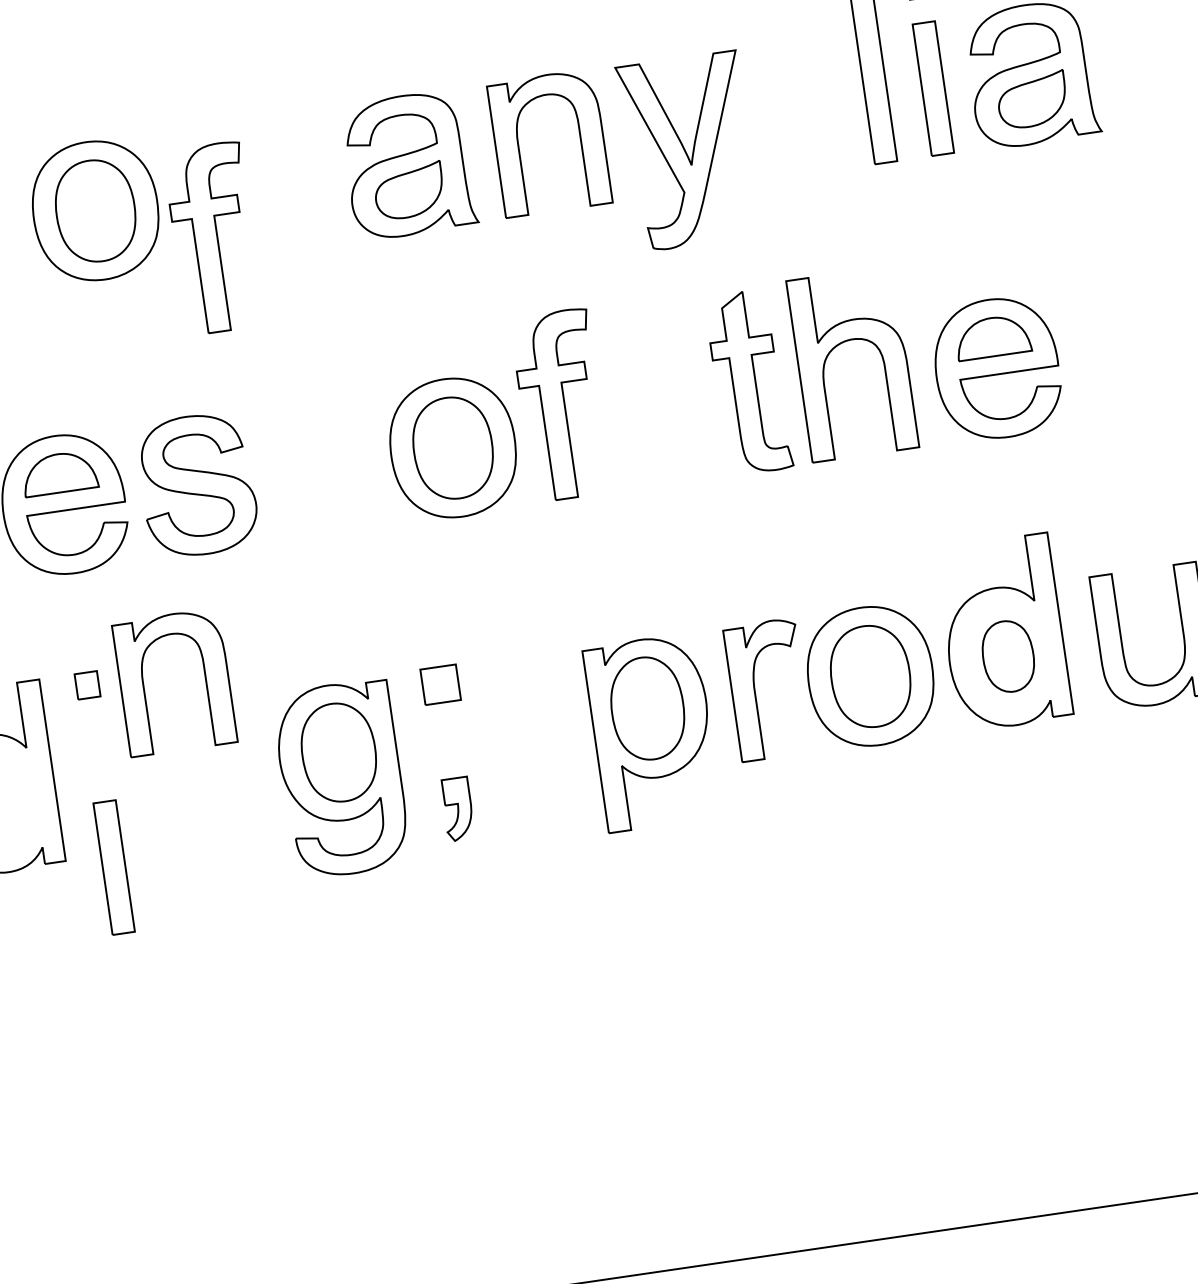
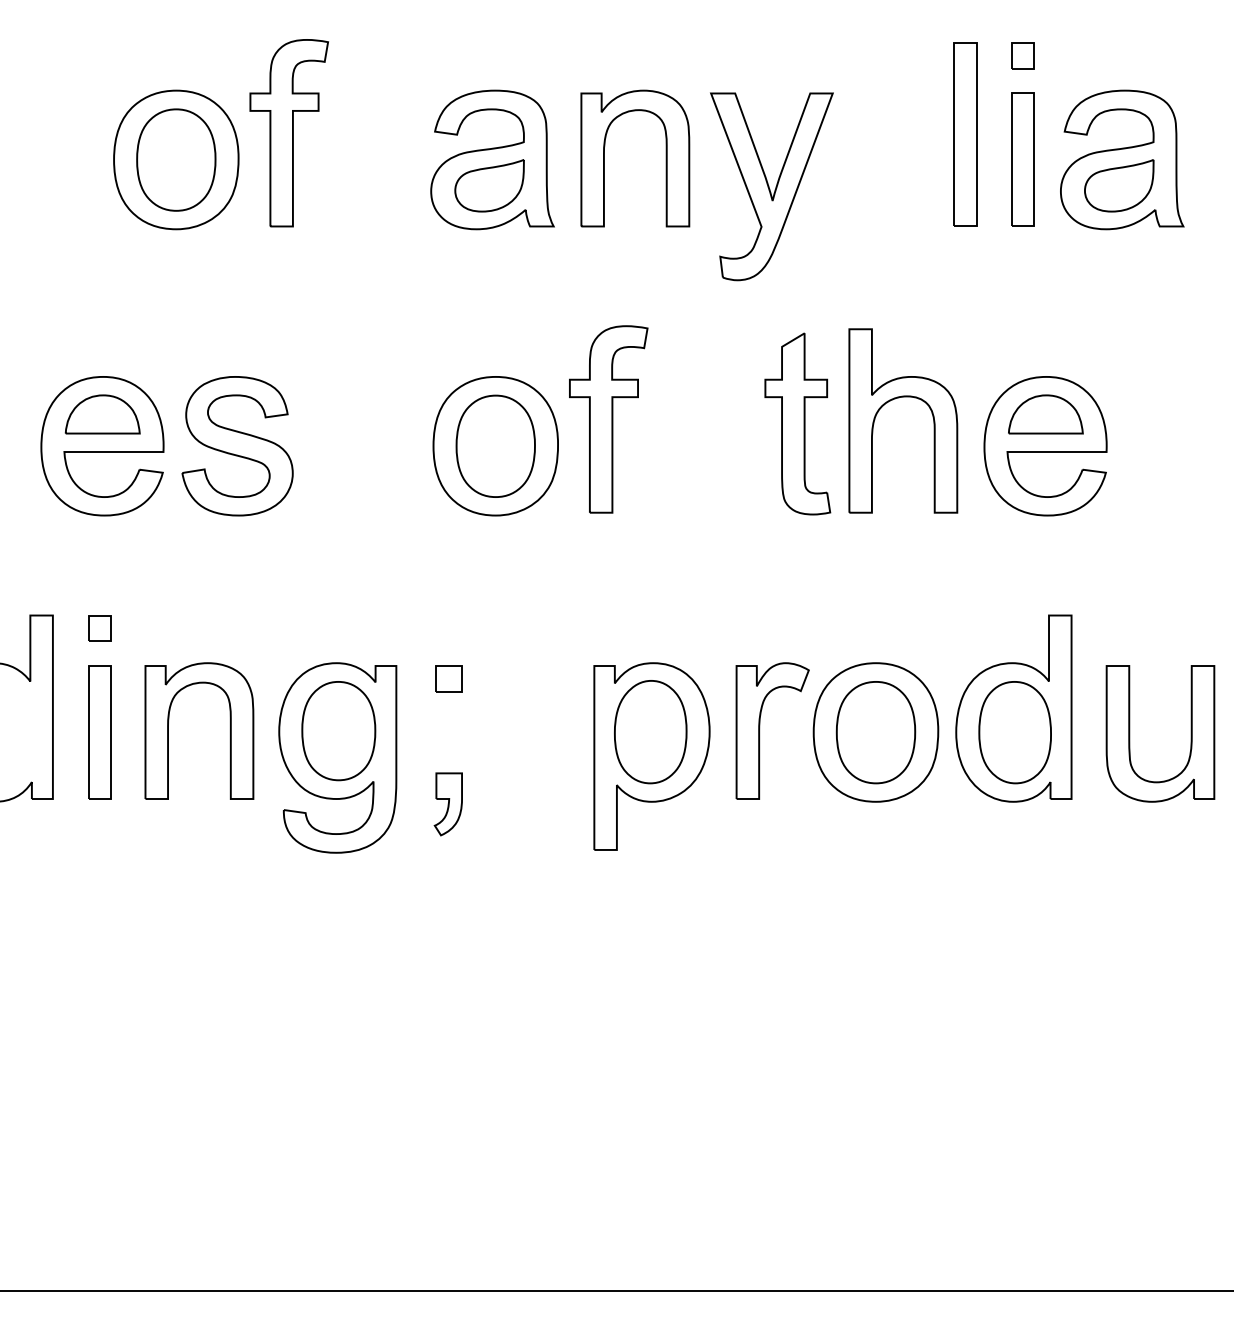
part: (213, 238) -> (288, 133), moved
part: (1007, 656) -> (1014, 732), size x1.43
part: (204, 677) -> (229, 730), moved
part: (439, 684) -> (448, 678), size x0.71
part: (113, 867) -> (99, 732), moved

